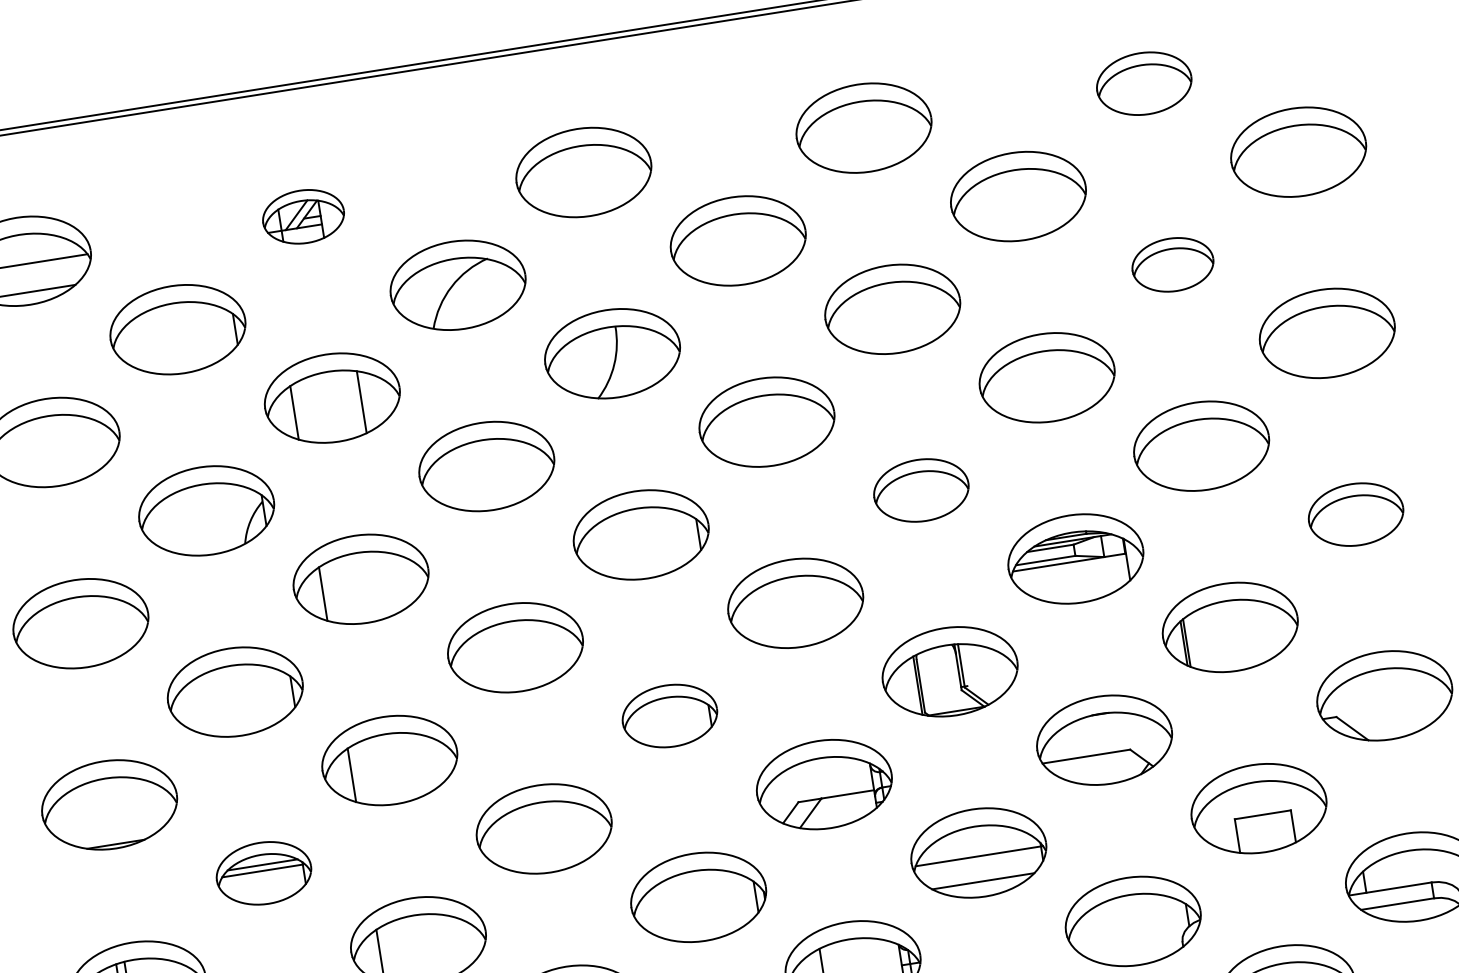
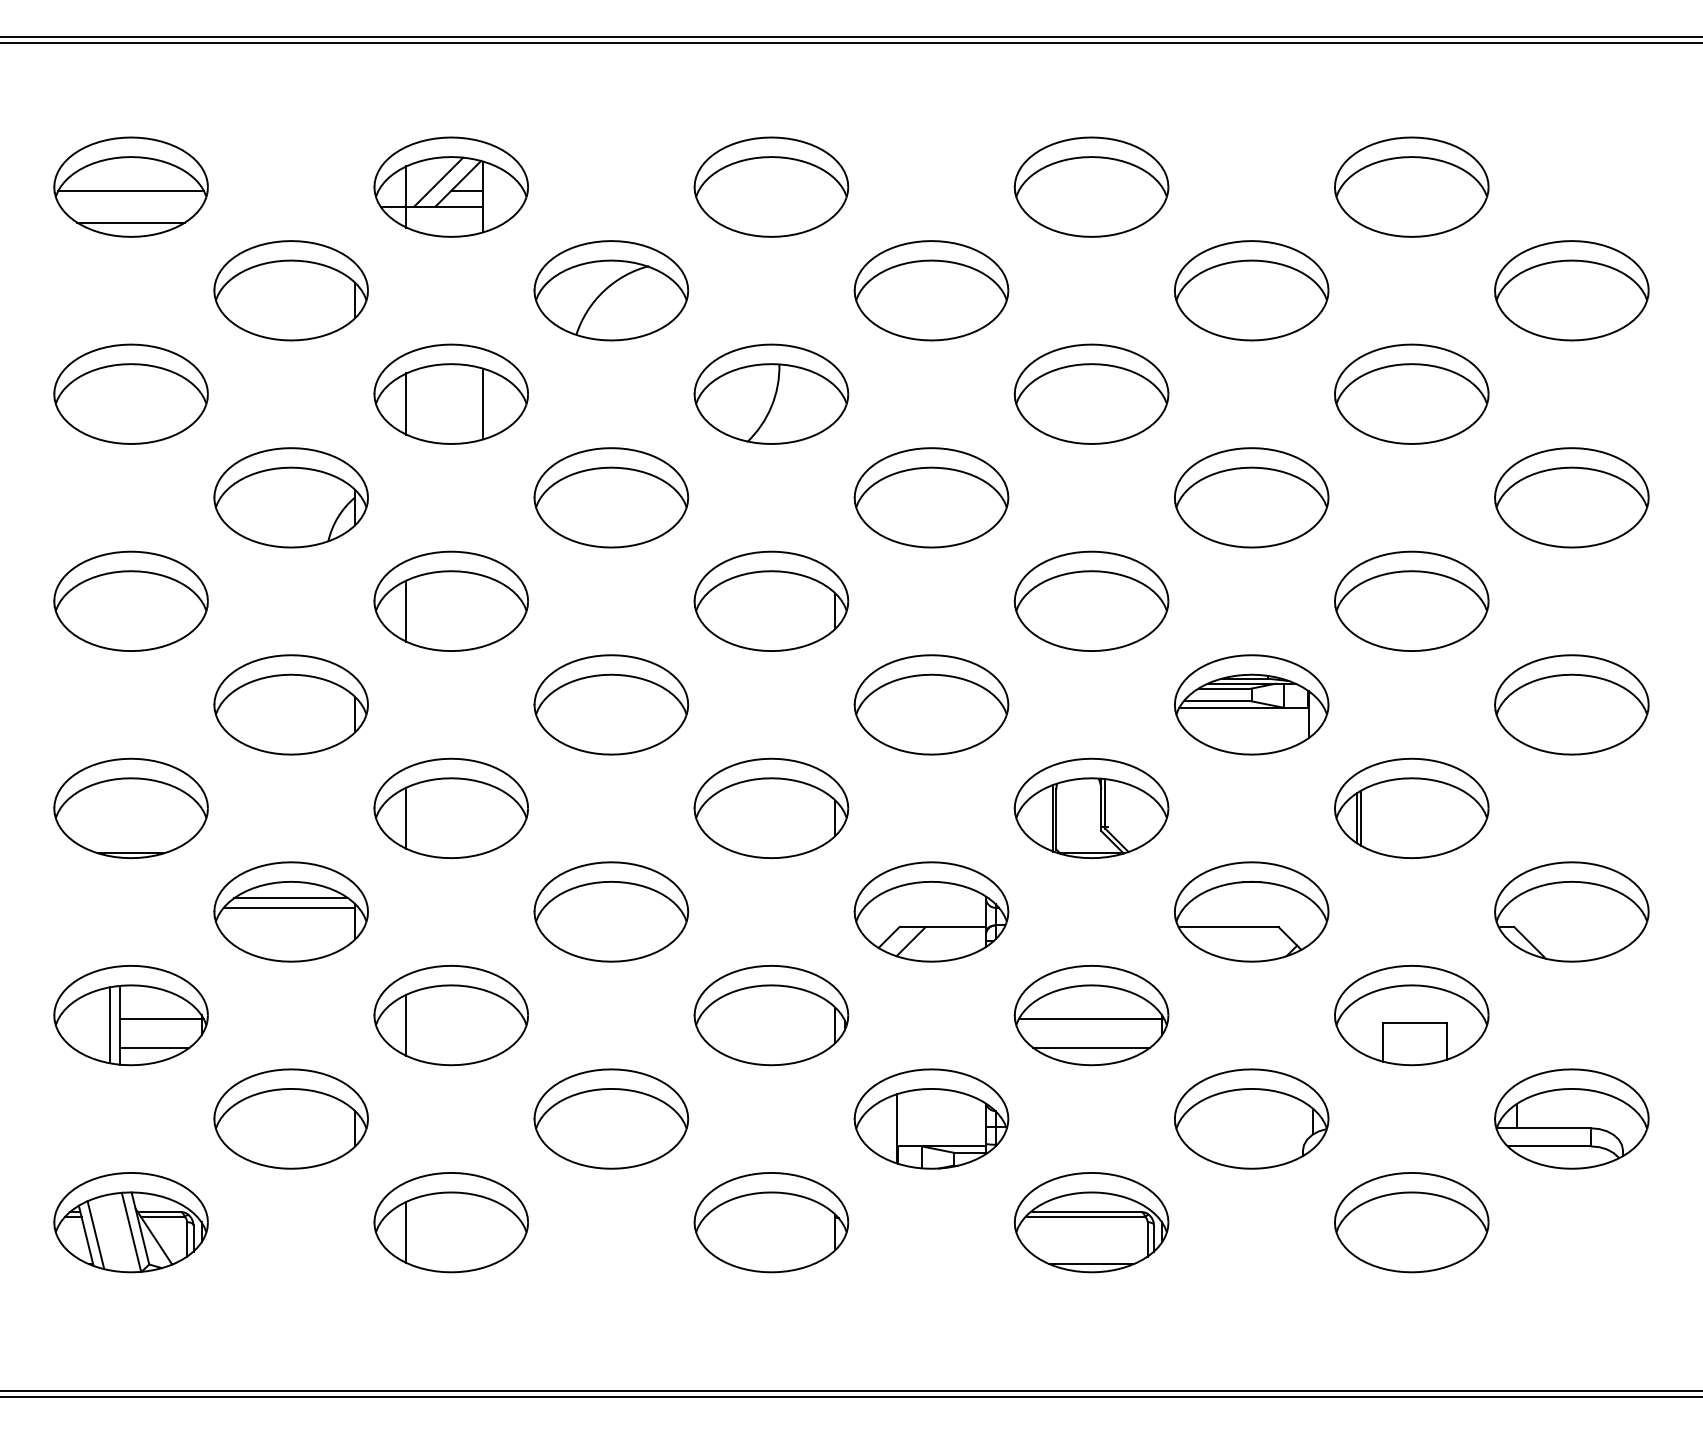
part: (1143, 83) -> (1411, 186), size x1.43
part: (302, 216) -> (450, 186), size x1.67
part: (1172, 264) -> (1411, 393), size x1.67
part: (921, 489) -> (1091, 600), size x1.43
part: (1355, 514) -> (1571, 704), size x1.43
part: (669, 715) -> (771, 807), size x1.43
part: (263, 873) -> (290, 911), size x1.43

